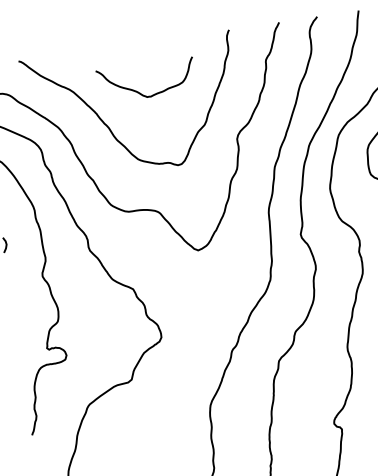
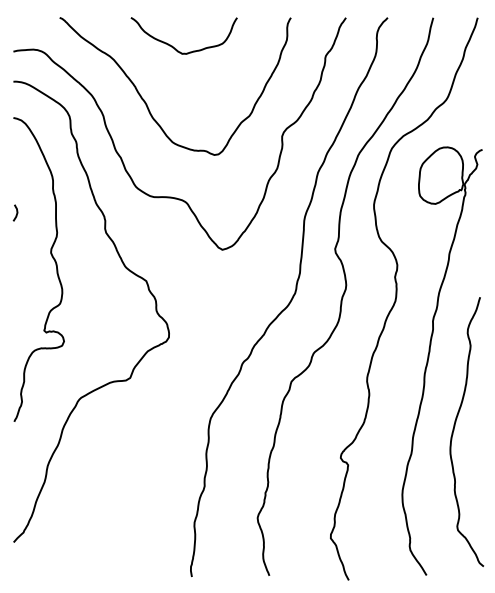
curve: (141, 93) -> (176, 48), moved

